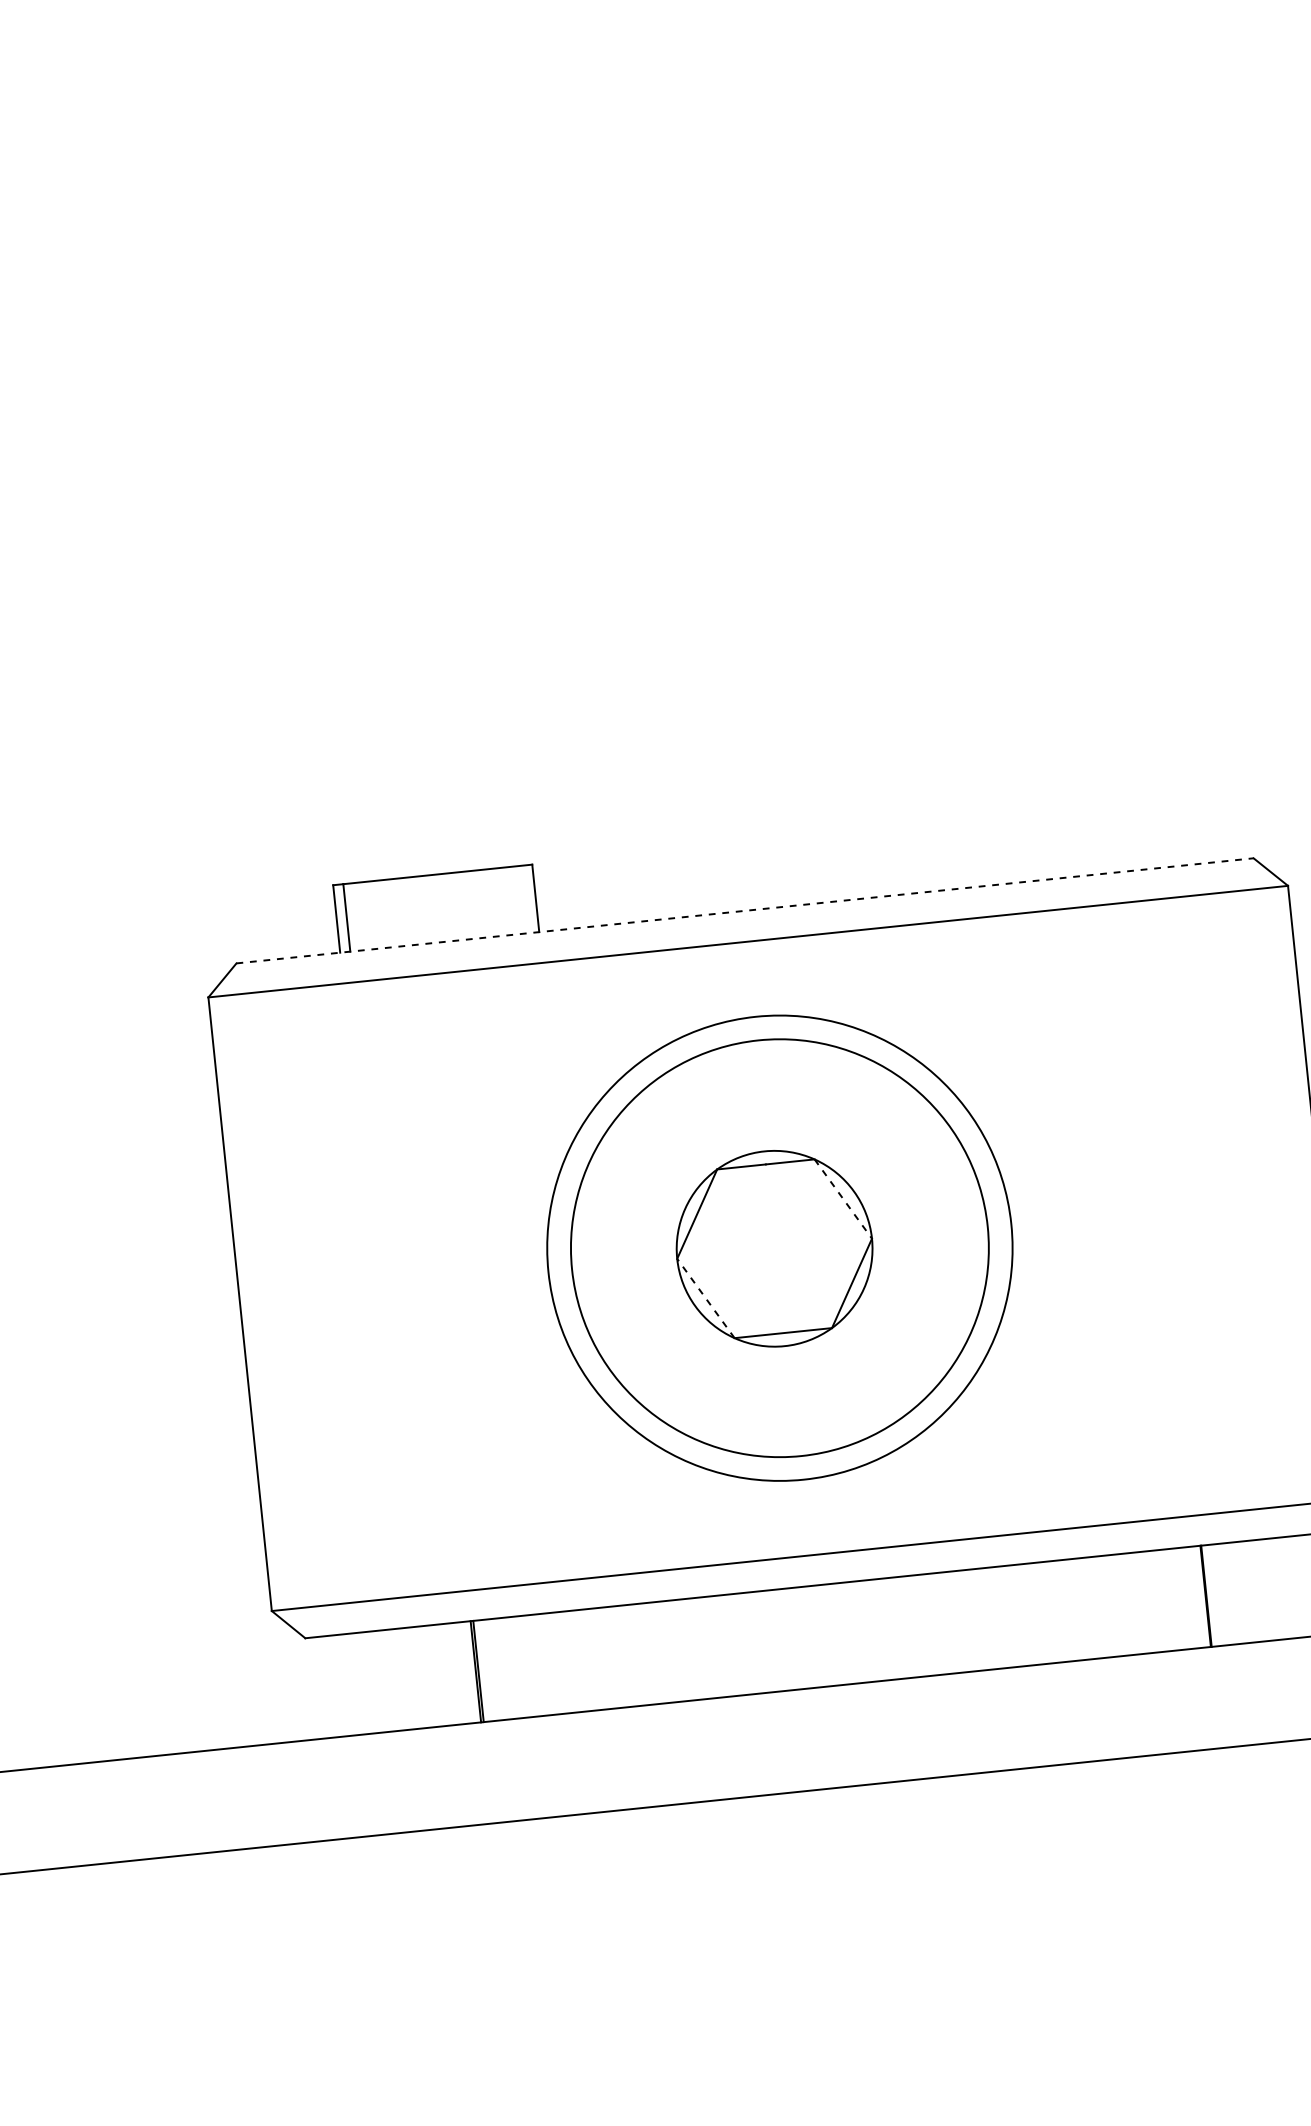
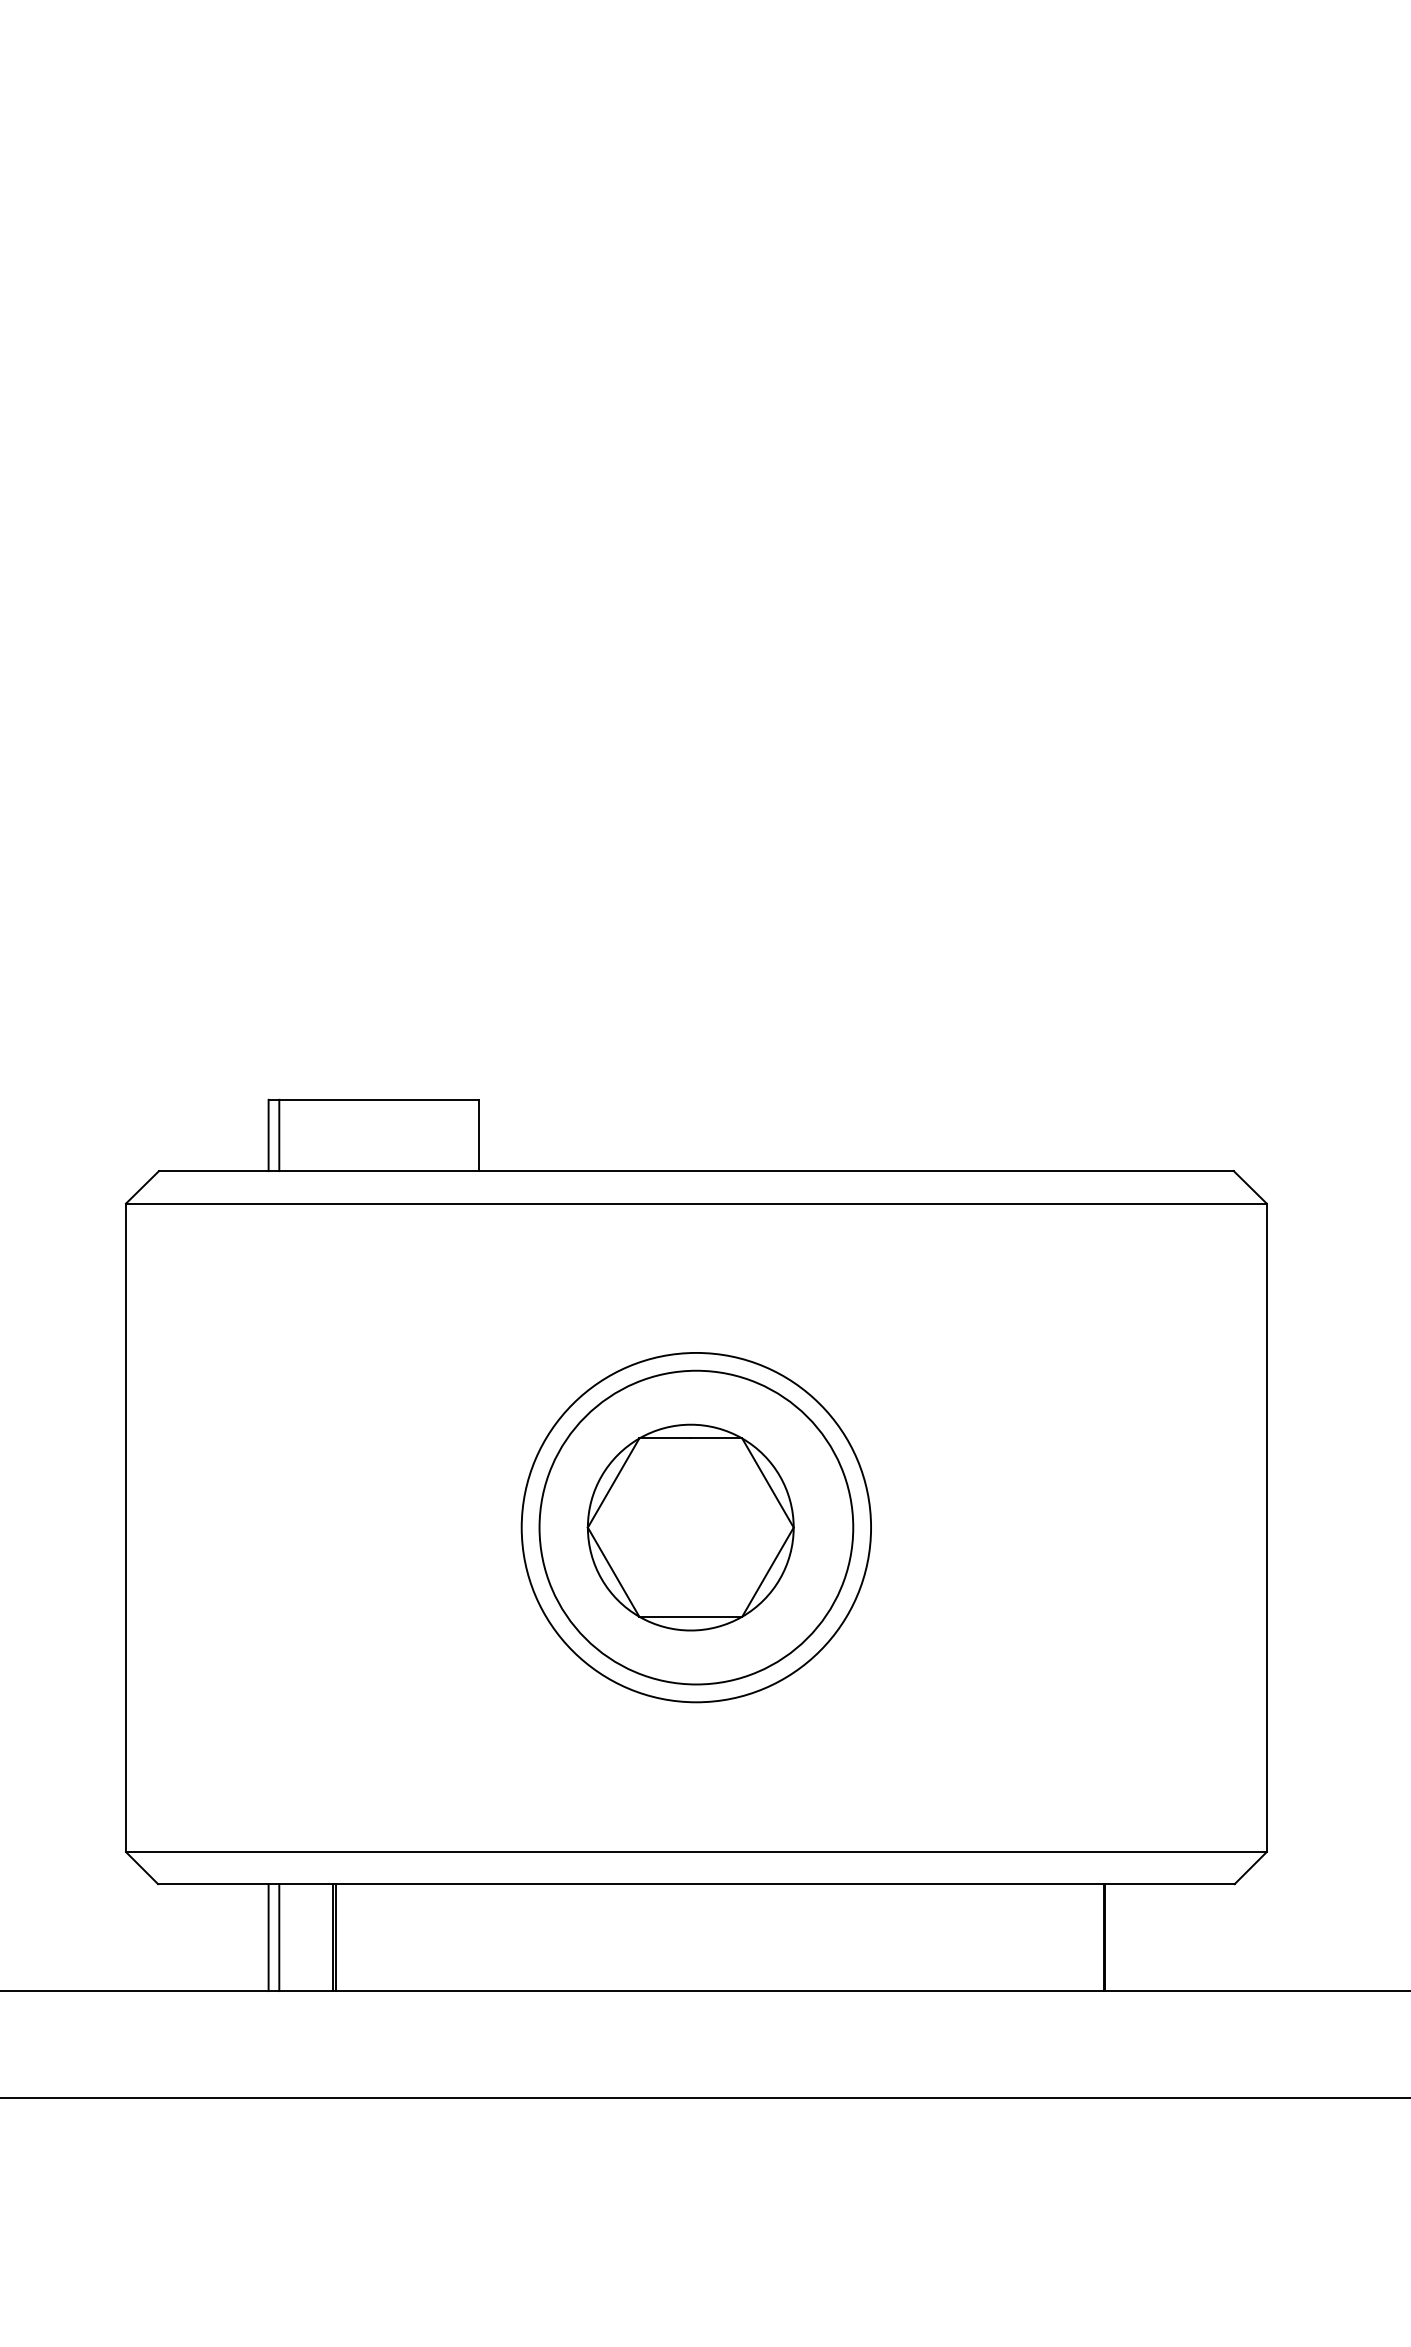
line: (745, 911) -> (696, 1171), dashed -> solid
line: (843, 1199) -> (768, 1483), dashed -> solid
circle: (779, 1248) -> (696, 1527), size x0.71
circle: (779, 1248) -> (696, 1527), size x0.71
line: (705, 1297) -> (613, 1571), dashed -> solid
line: (425, 1676) -> (279, 1937), added
line: (415, 1677) -> (268, 1937), added

